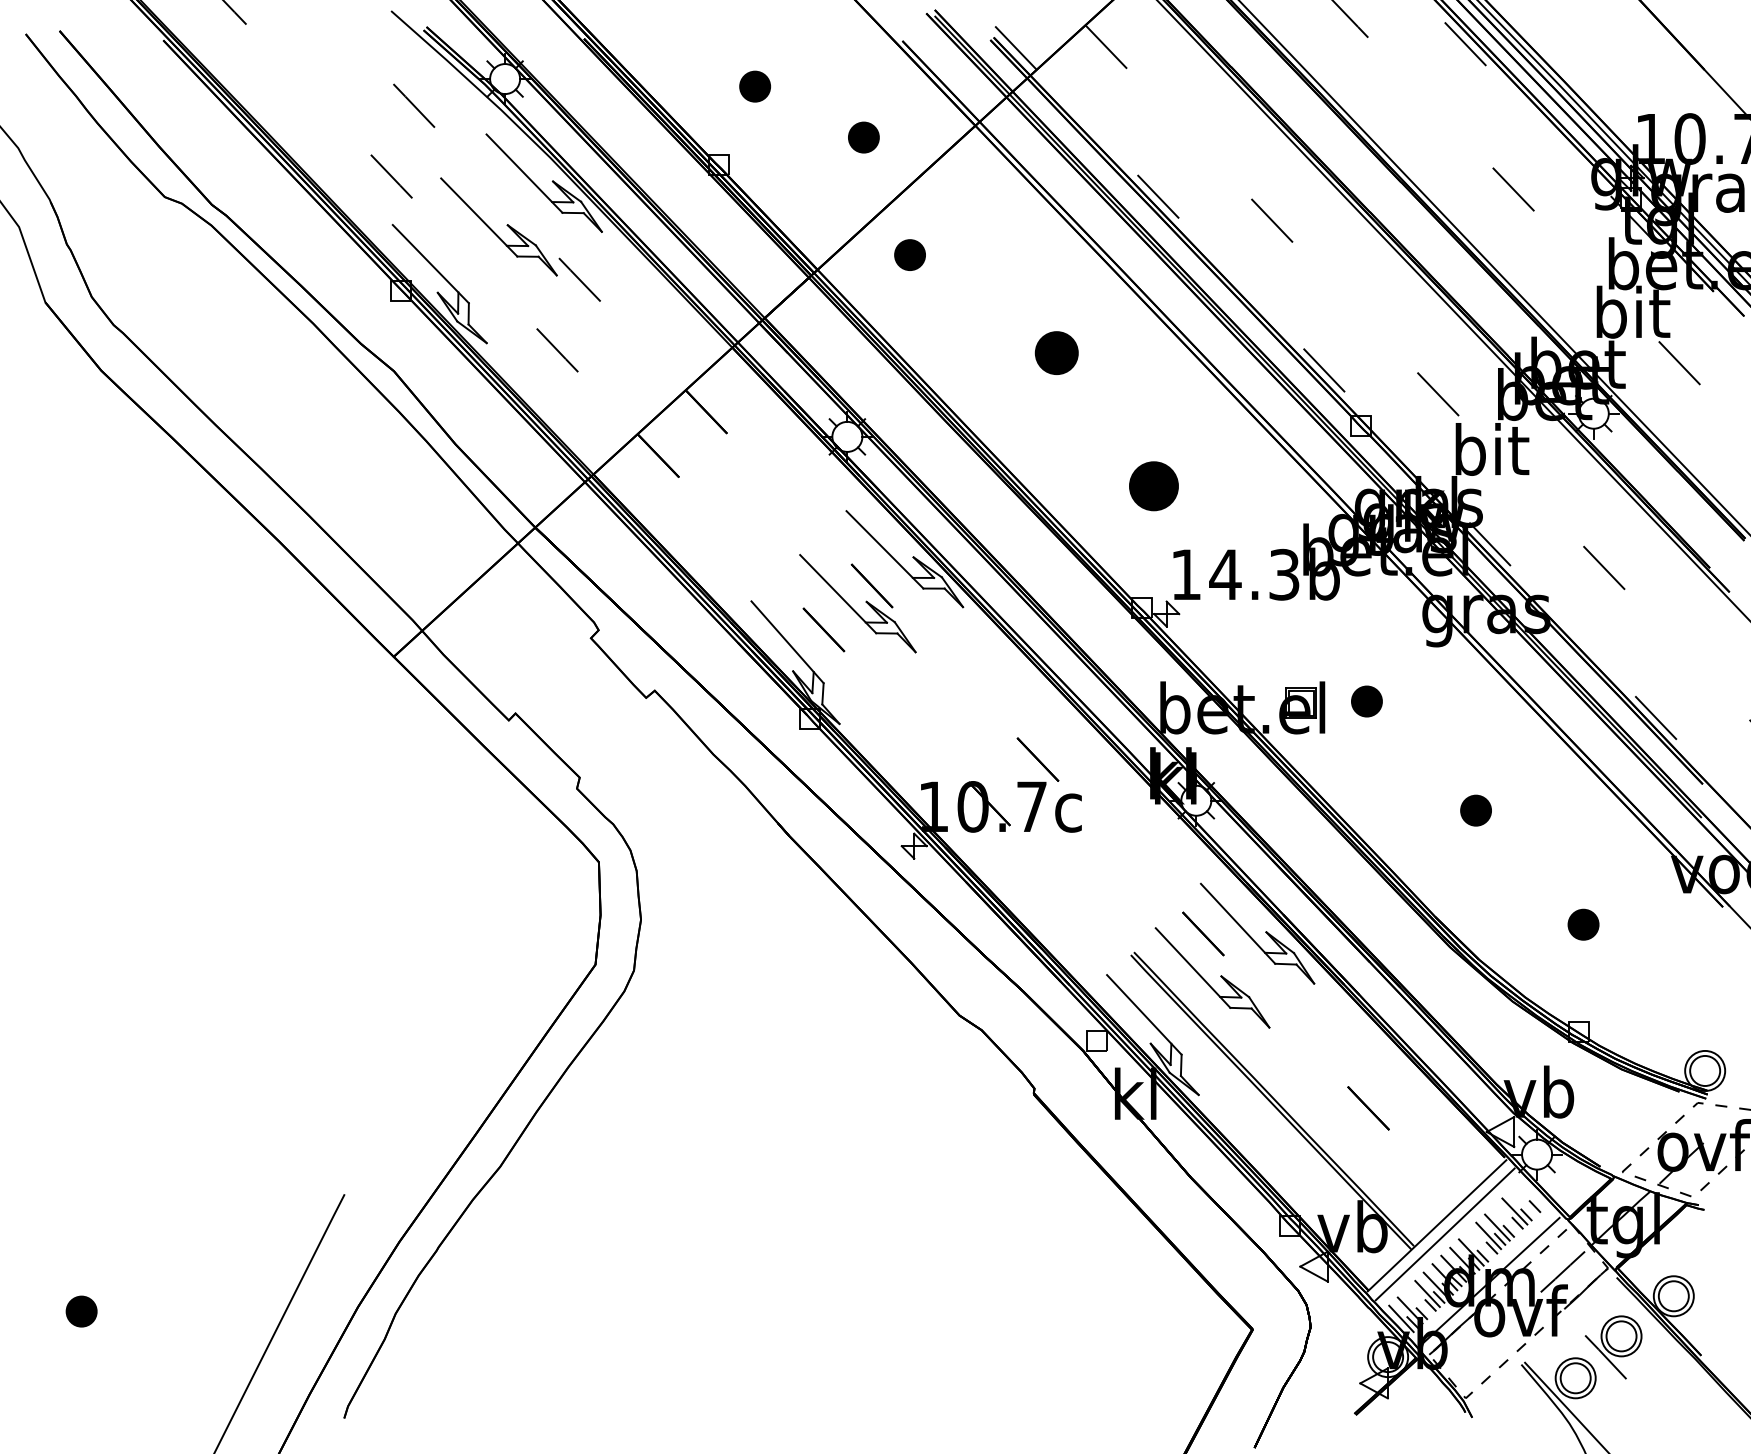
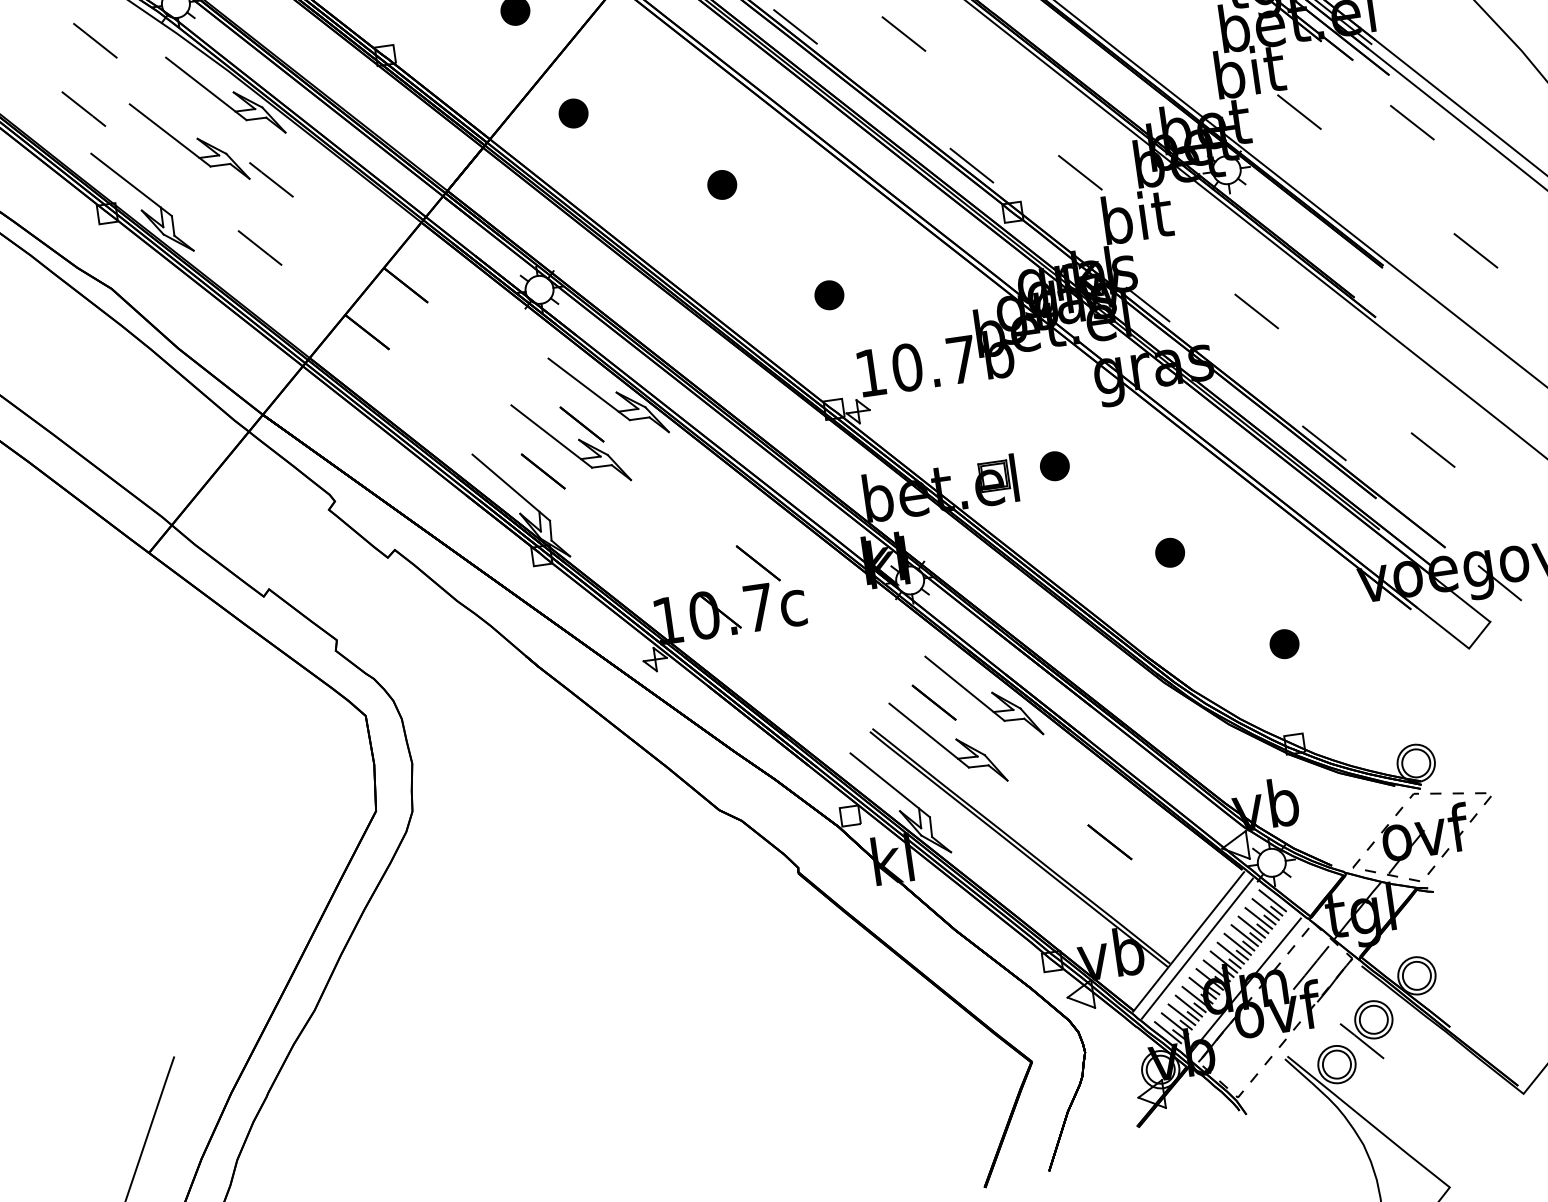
part: (1056, 353) -> (721, 185), size x0.71
part: (1153, 486) -> (829, 295), size x0.62
text: (1254, 574) -> (934, 363), 14.3b -> 10.7b
line: (1531, 1194) -> (1271, 900), added
line: (1523, 1203) -> (1265, 909), added
line: (1505, 1219) -> (1251, 927), added
line: (1479, 1244) -> (1230, 953), added
line: (1418, 1301) -> (1181, 1014), added

